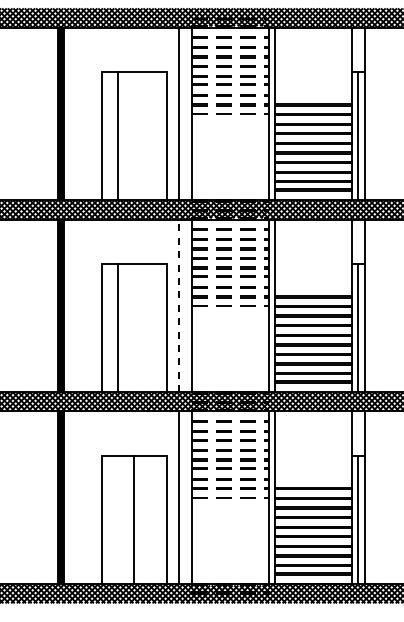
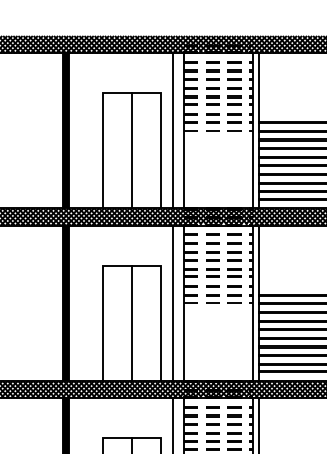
line: (118, 136) -> (132, 151), moved
line: (179, 305) -> (172, 302), dashed -> solid
line: (118, 328) -> (132, 323), moved

